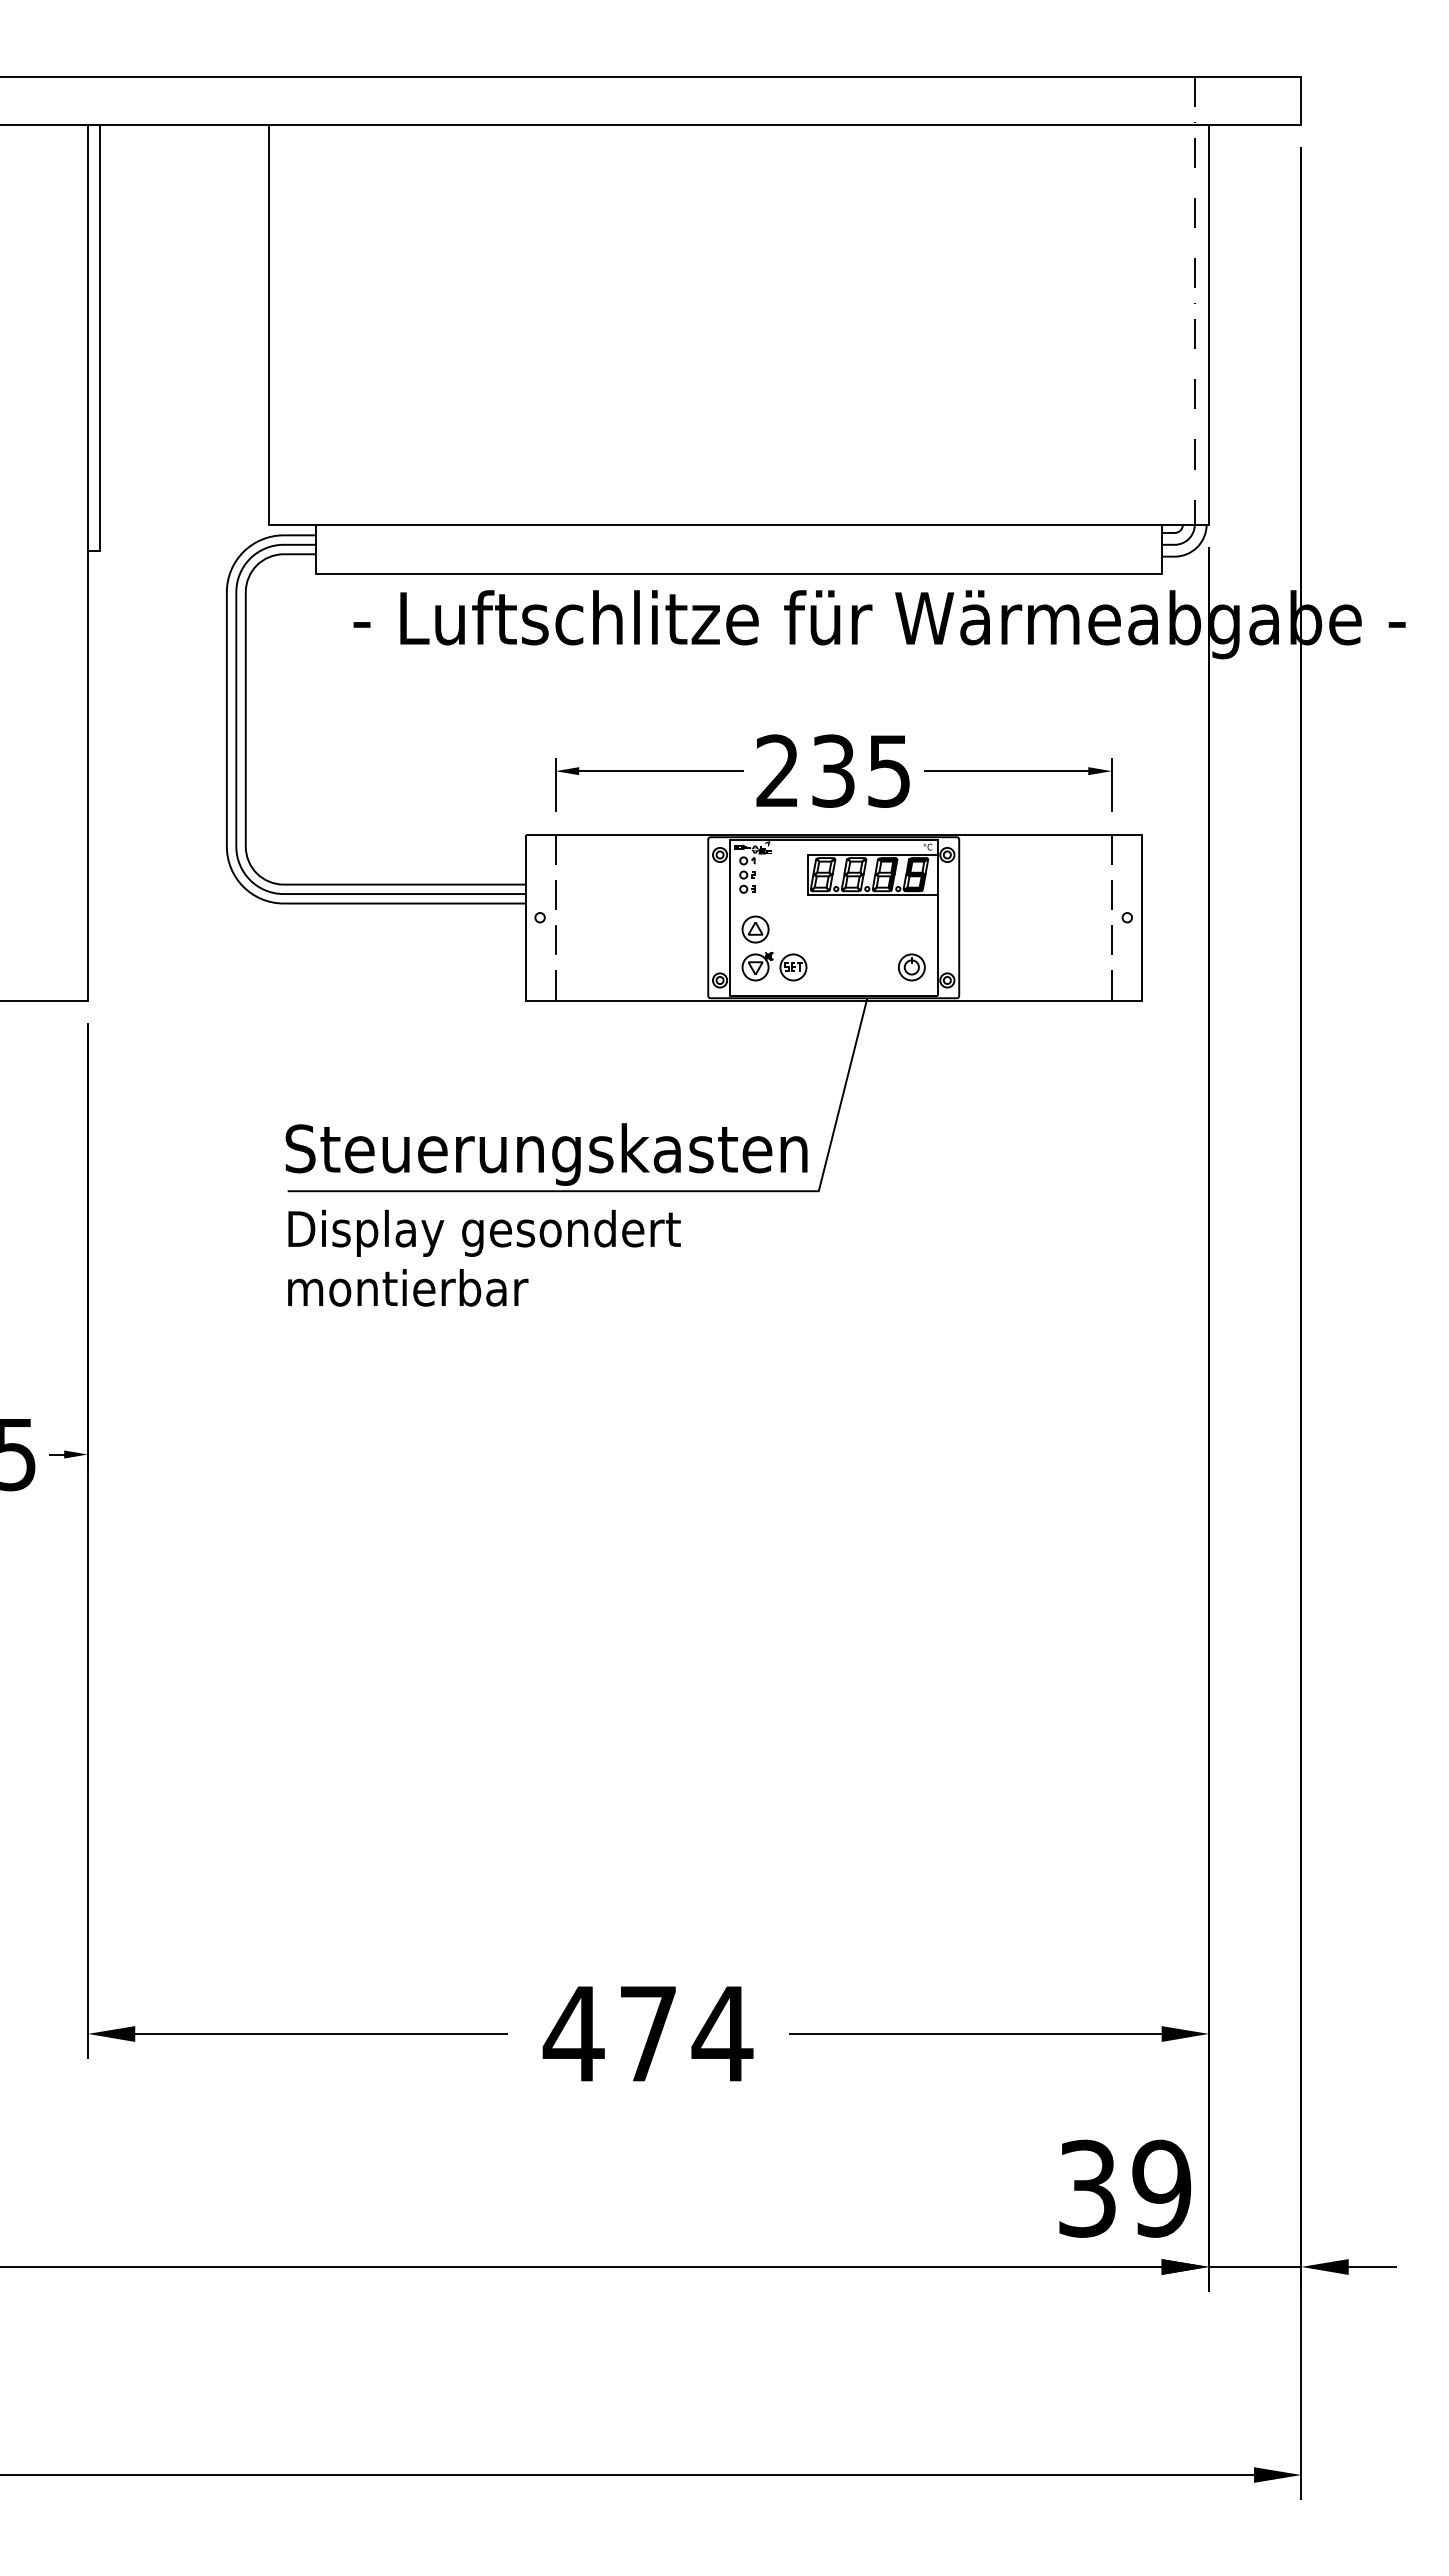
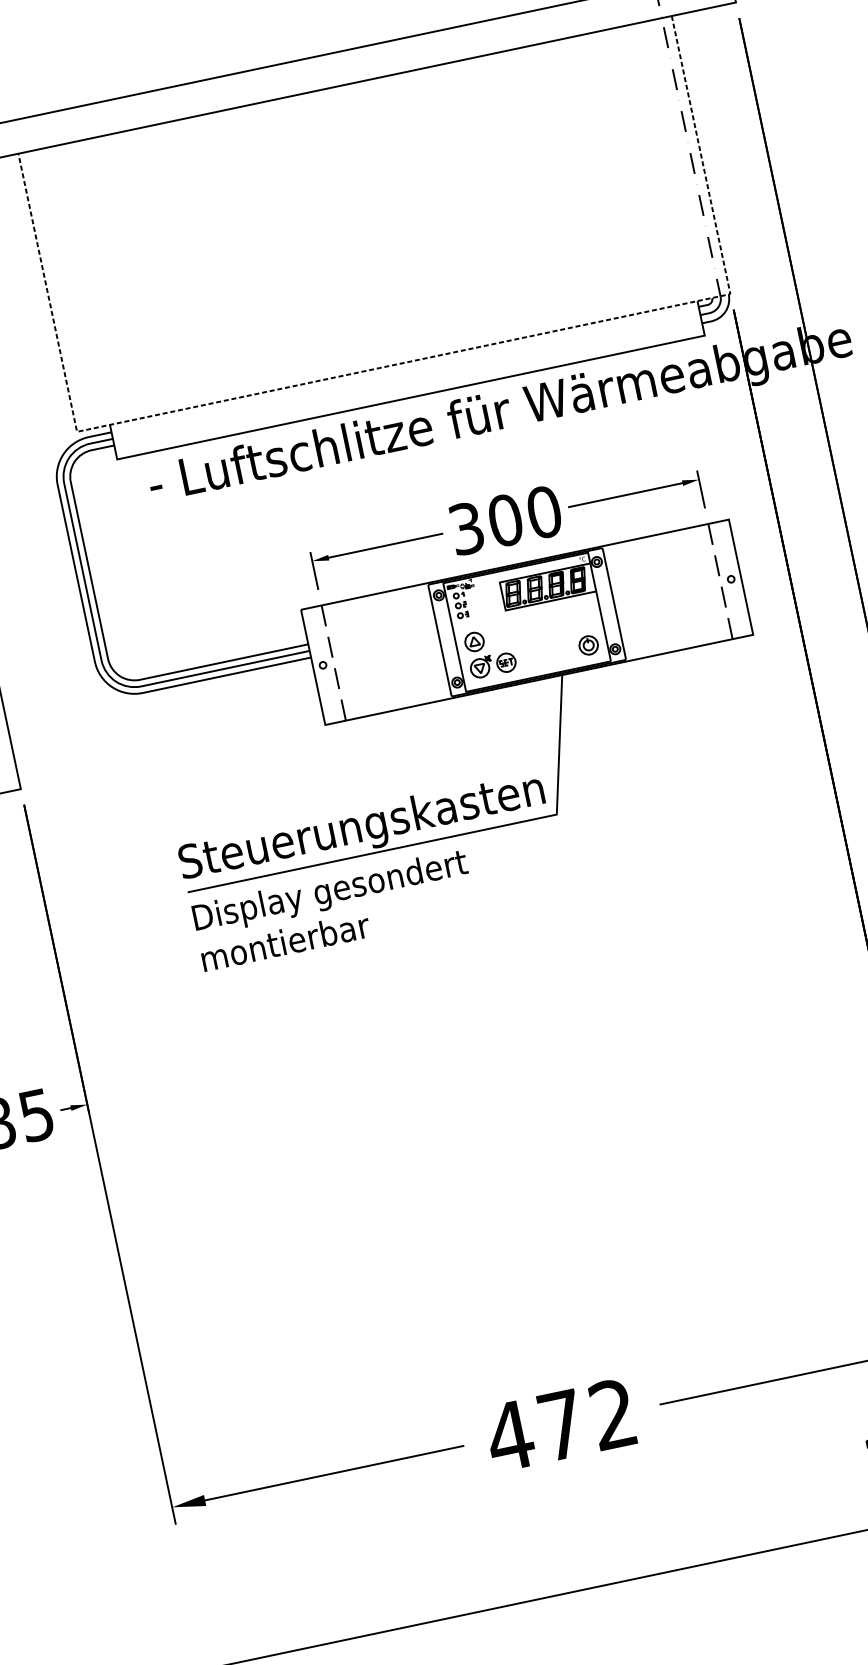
line: (738, 524) -> (403, 362), solid -> dashed
text: (833, 770) -> (505, 520), 235 -> 300
text: (722, 2032) -> (613, 1413), 474 -> 472

